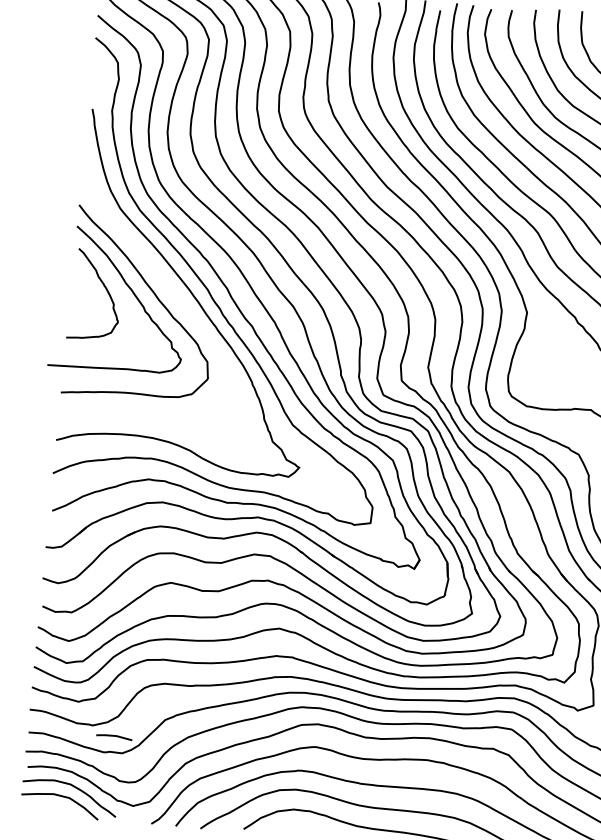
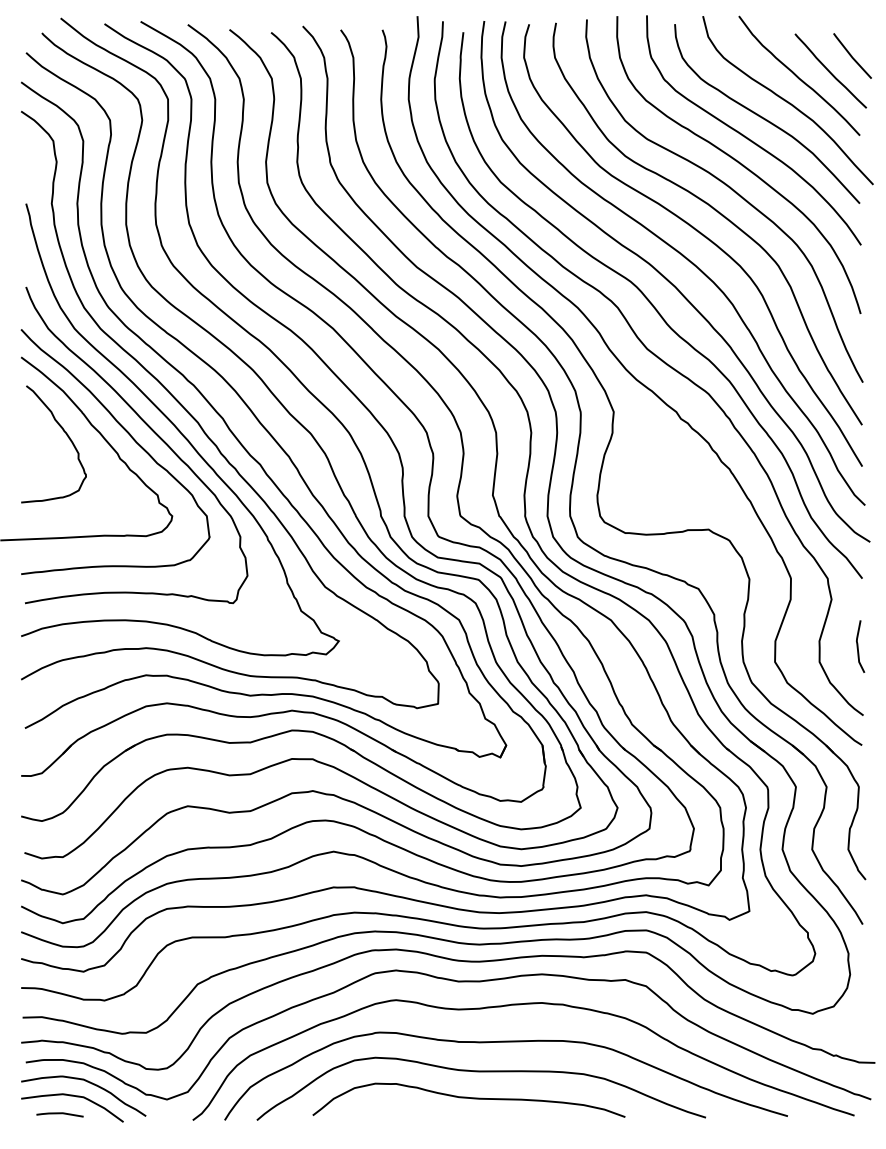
curve: (171, 292) -> (151, 430), added
line: (113, 736) -> (59, 1114), moved

